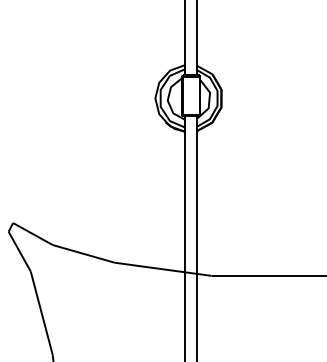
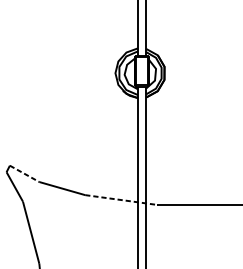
line: (32, 234) -> (24, 174), solid -> dashed
line: (163, 269) -> (121, 200), solid -> dashed

